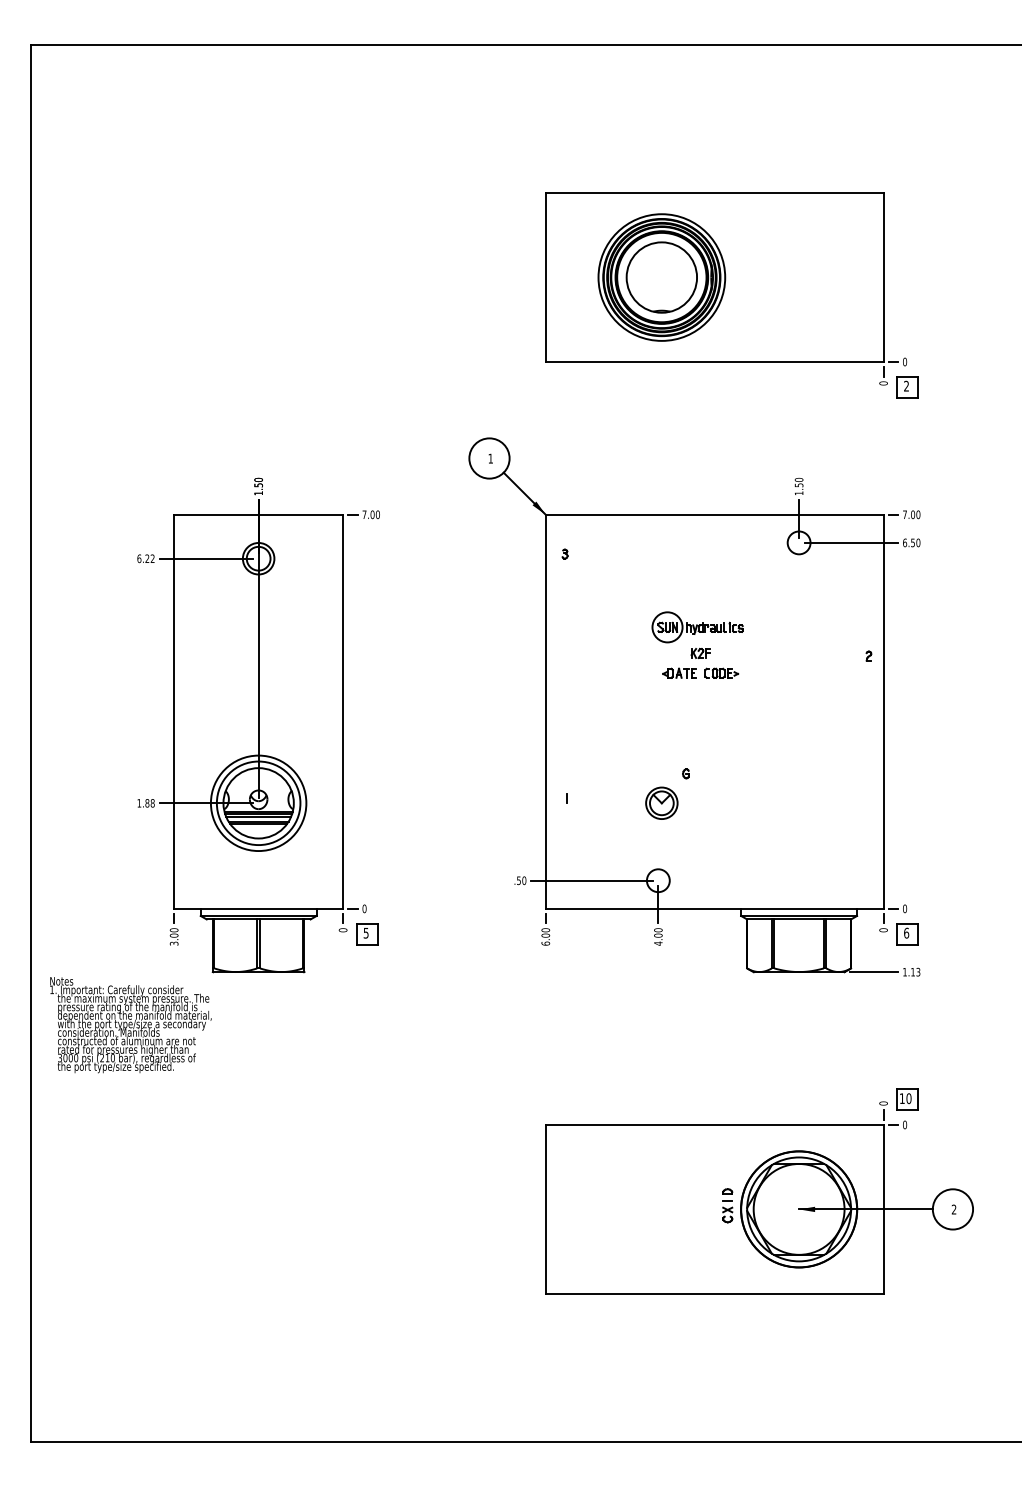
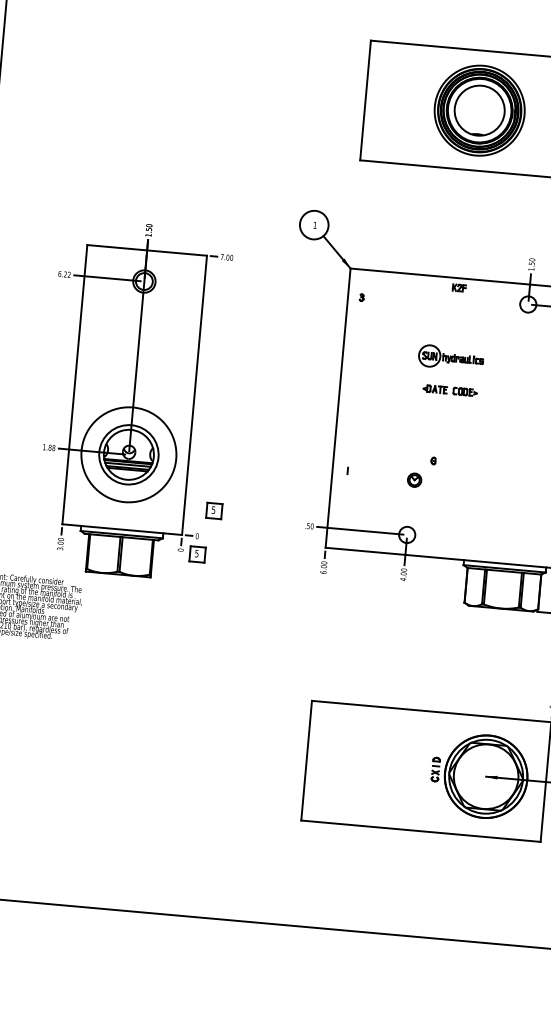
part: (661, 277) -> (479, 110), moved
part: (700, 653) -> (459, 288), moved
part: (661, 802) -> (414, 479), size x0.6
circle: (258, 803) -> (128, 454), size x1.4
part: (385, 871) -> (214, 511), added

